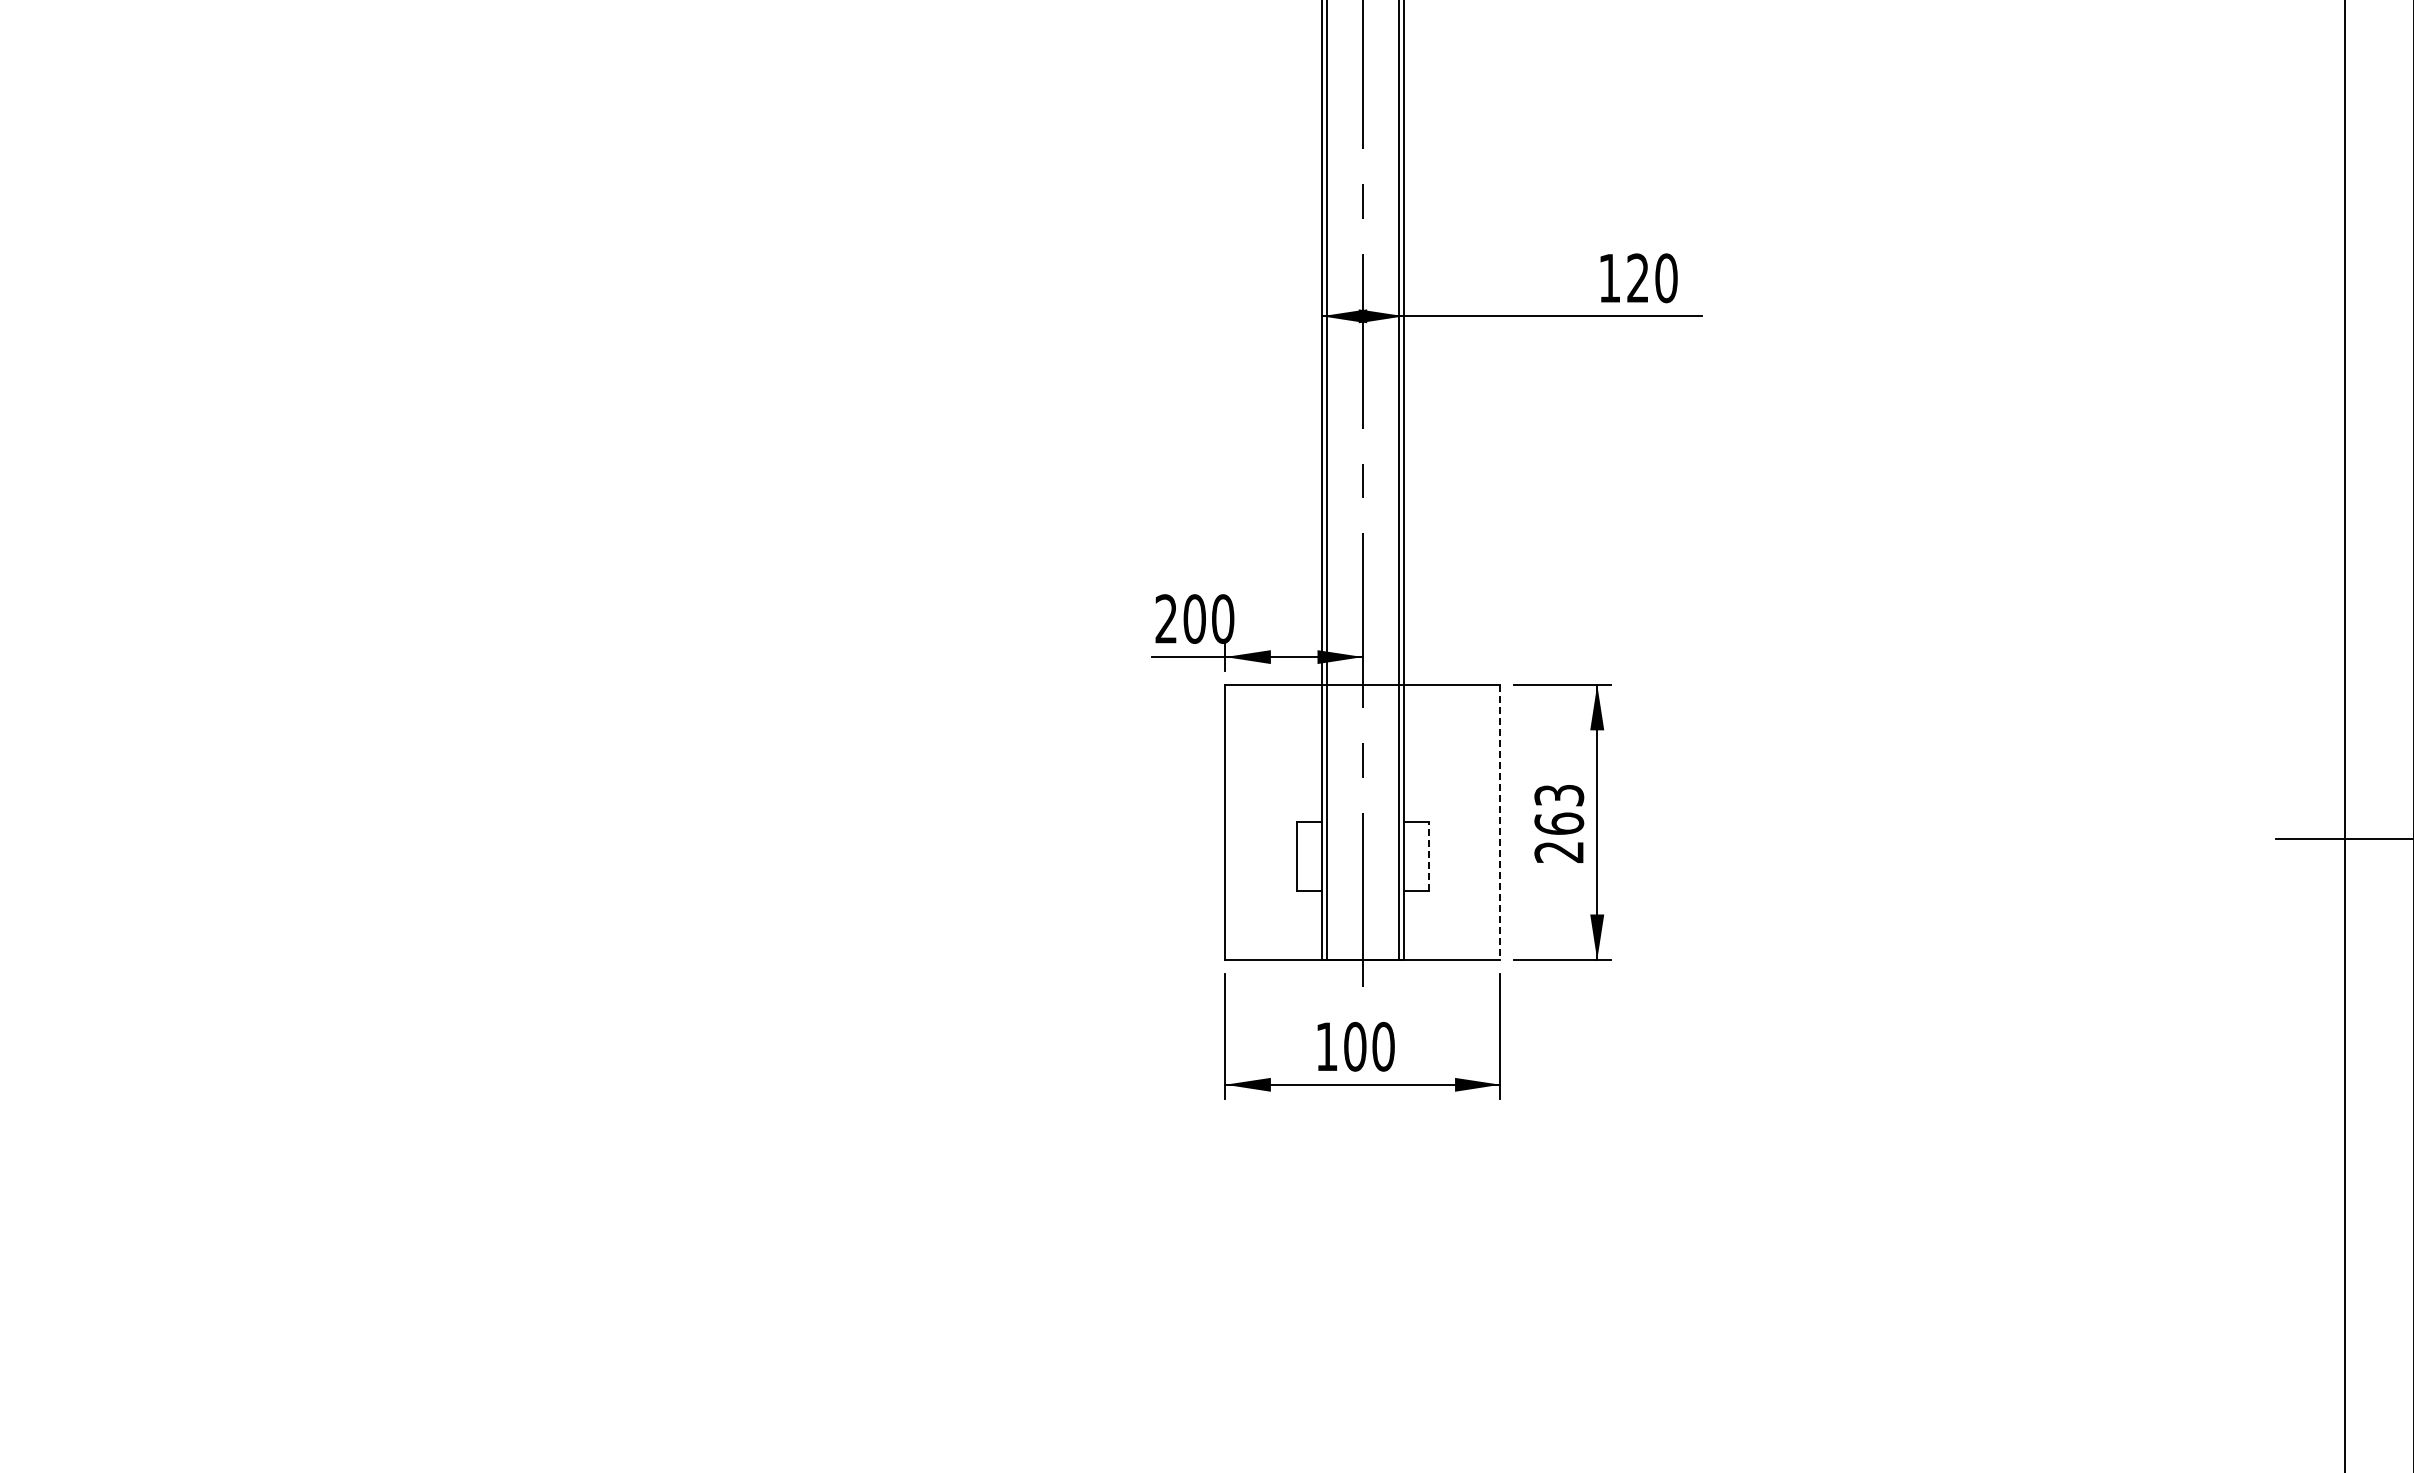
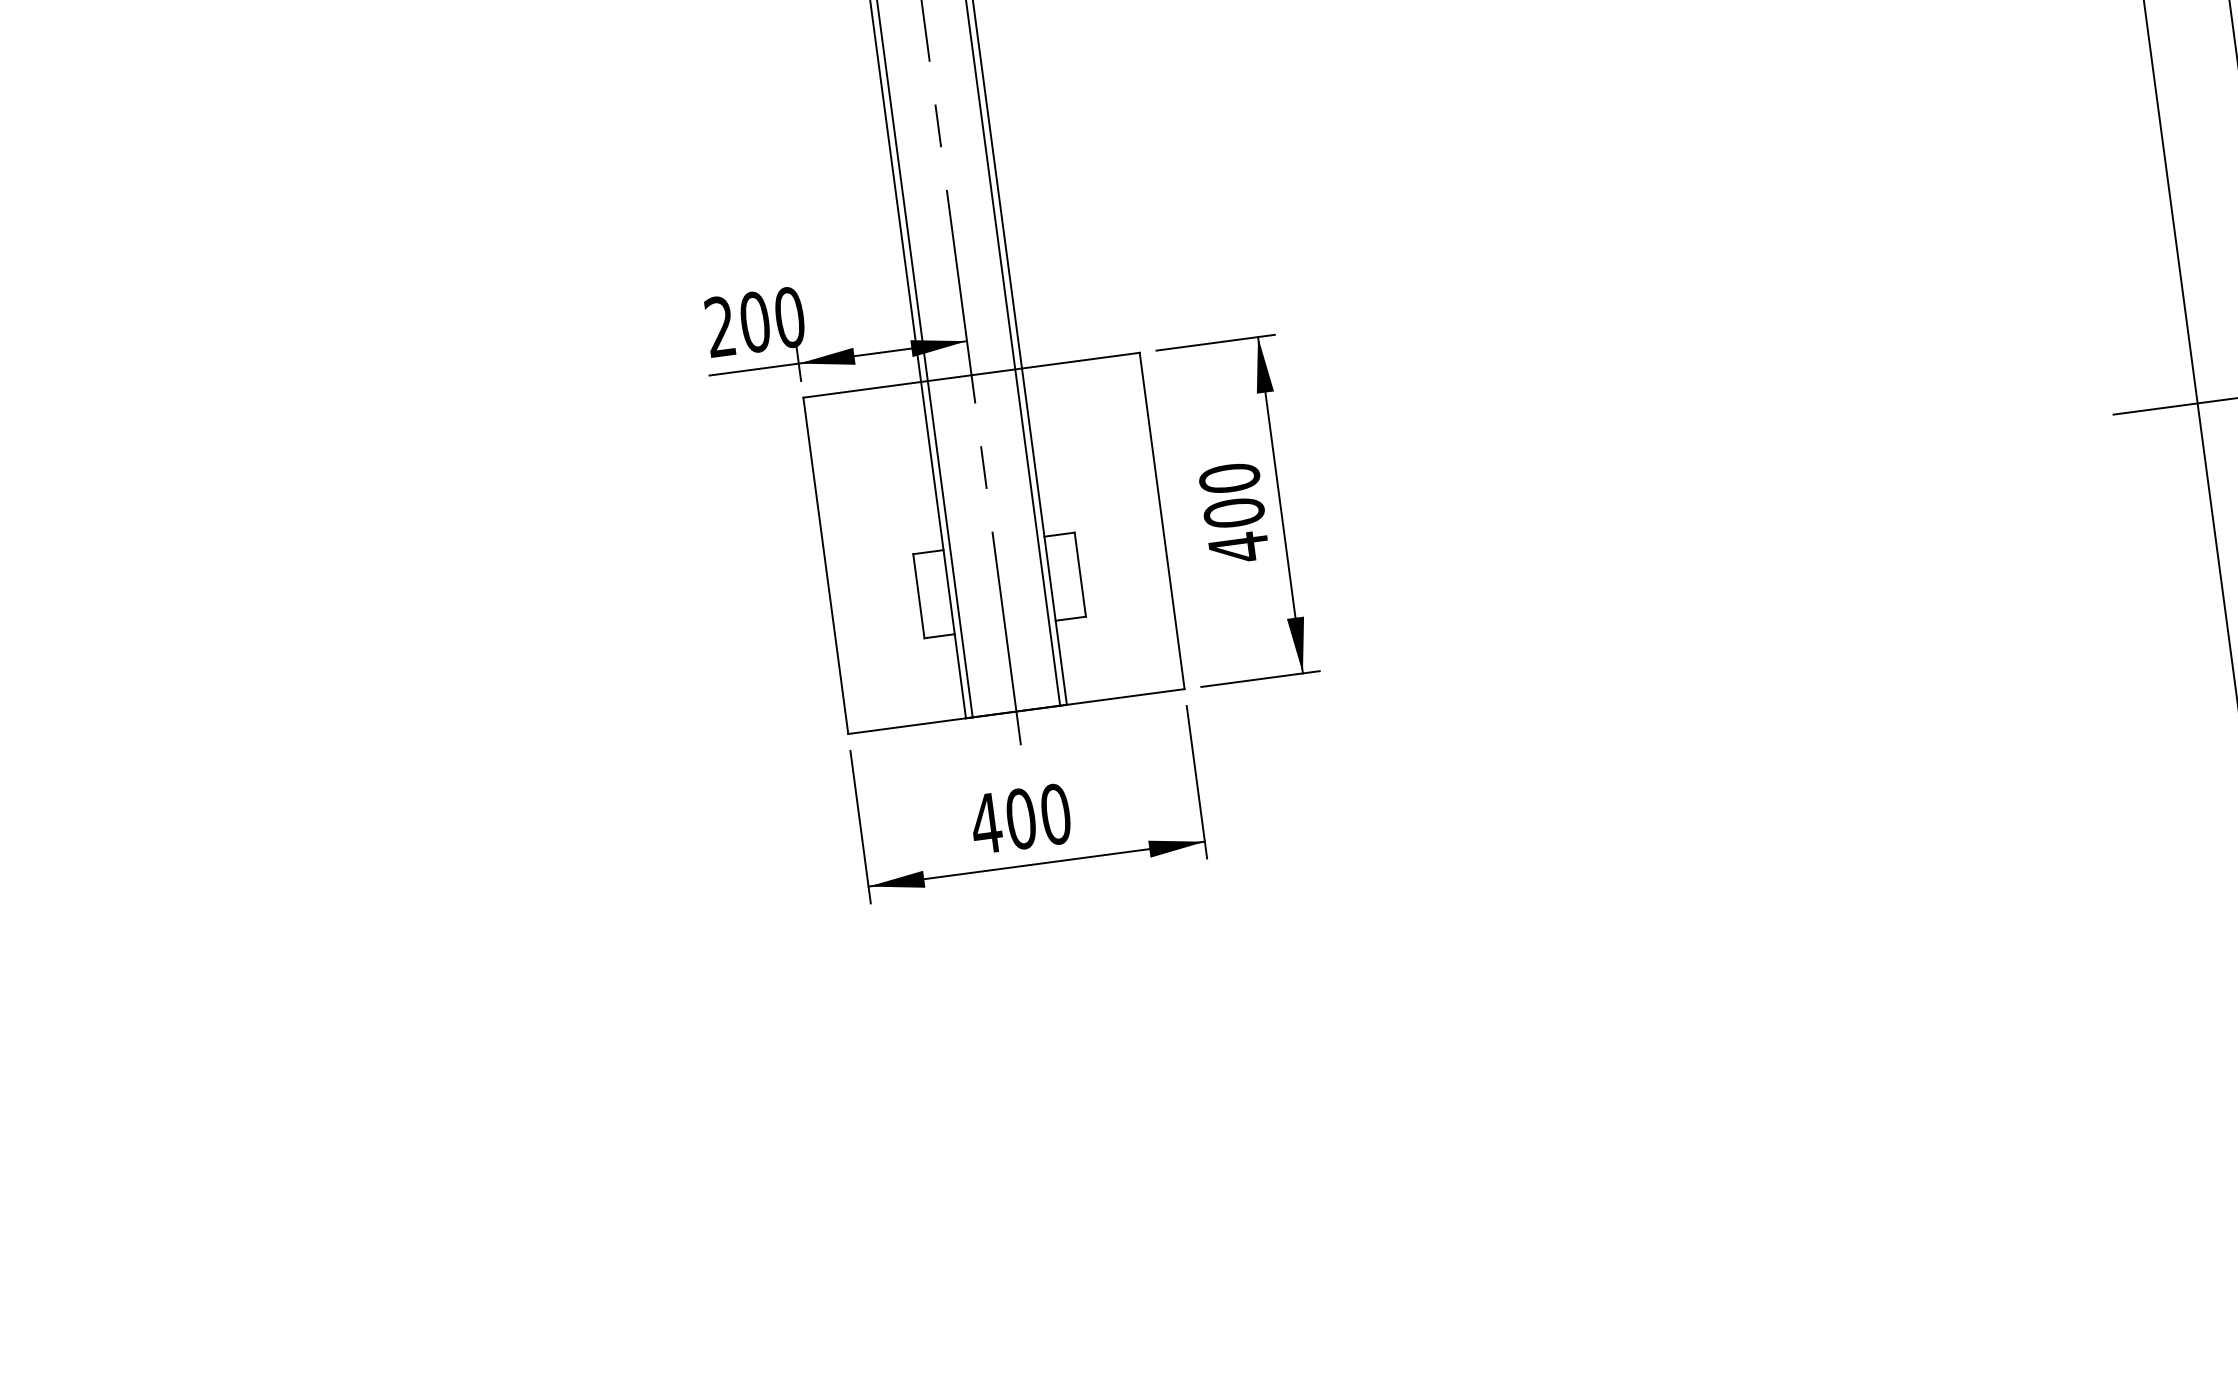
line: (1500, 822) -> (1162, 521), dashed -> solid
text: (1559, 824) -> (1234, 513), 263 -> 400
line: (1428, 856) -> (1079, 574), dashed -> solid
text: (1326, 1046) -> (985, 823), 100 -> 400

